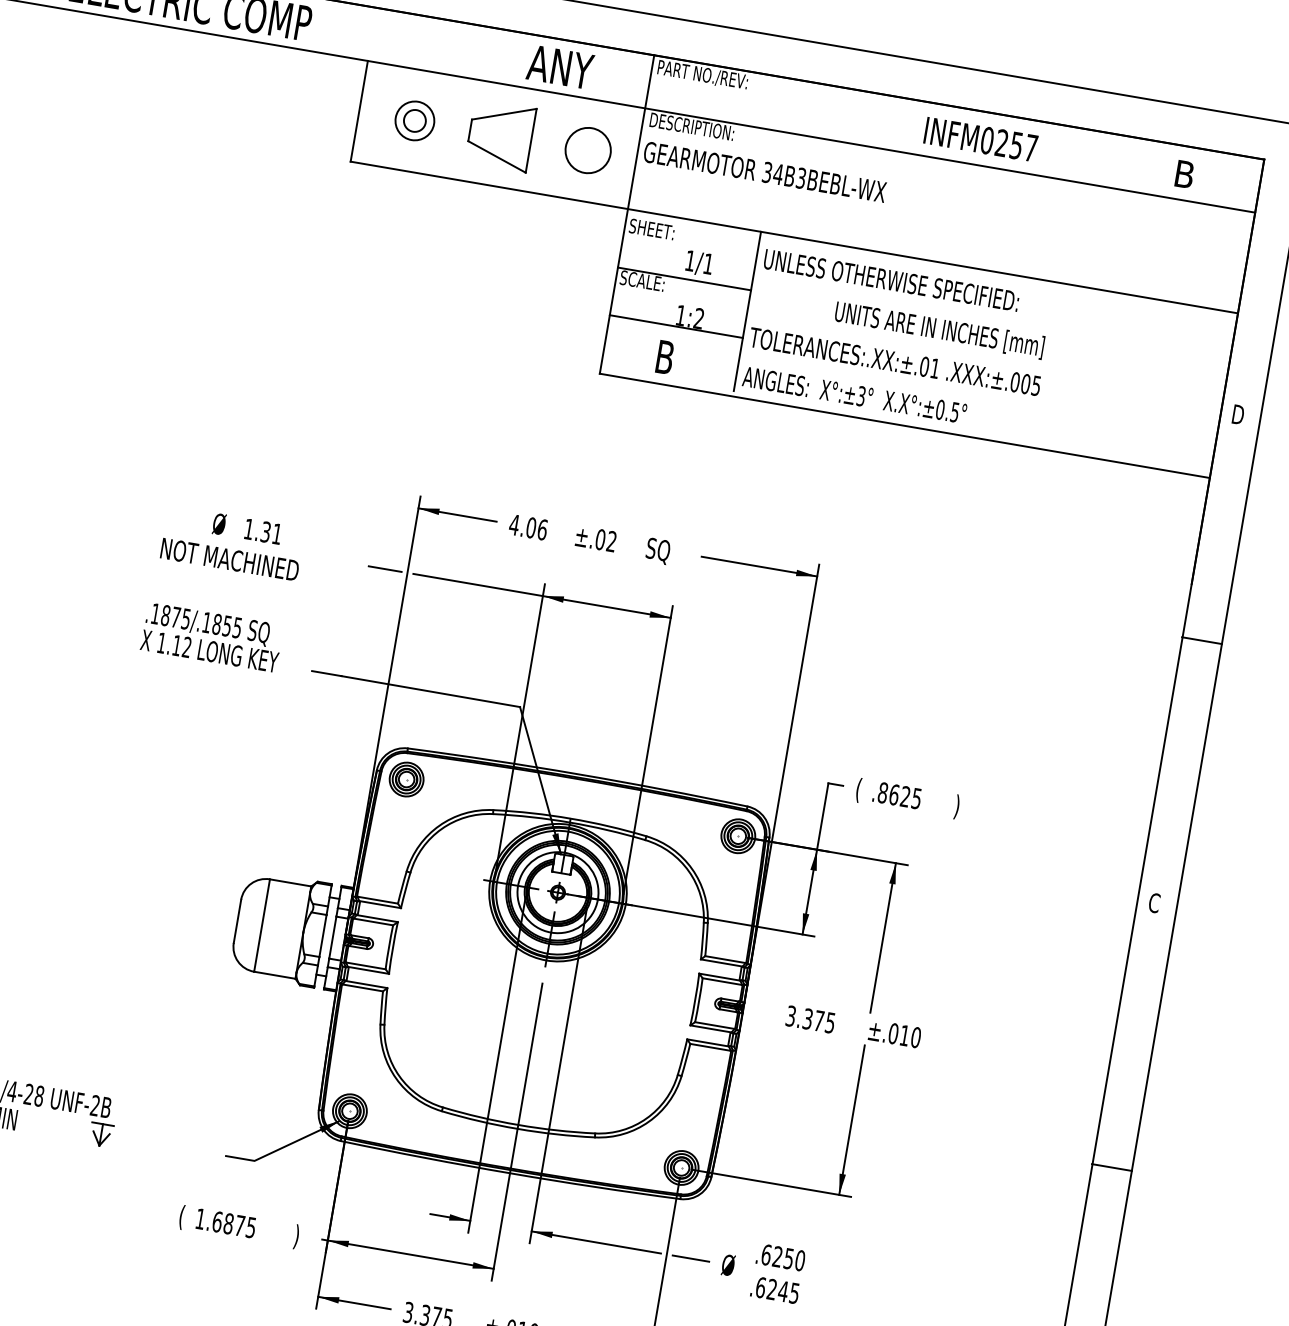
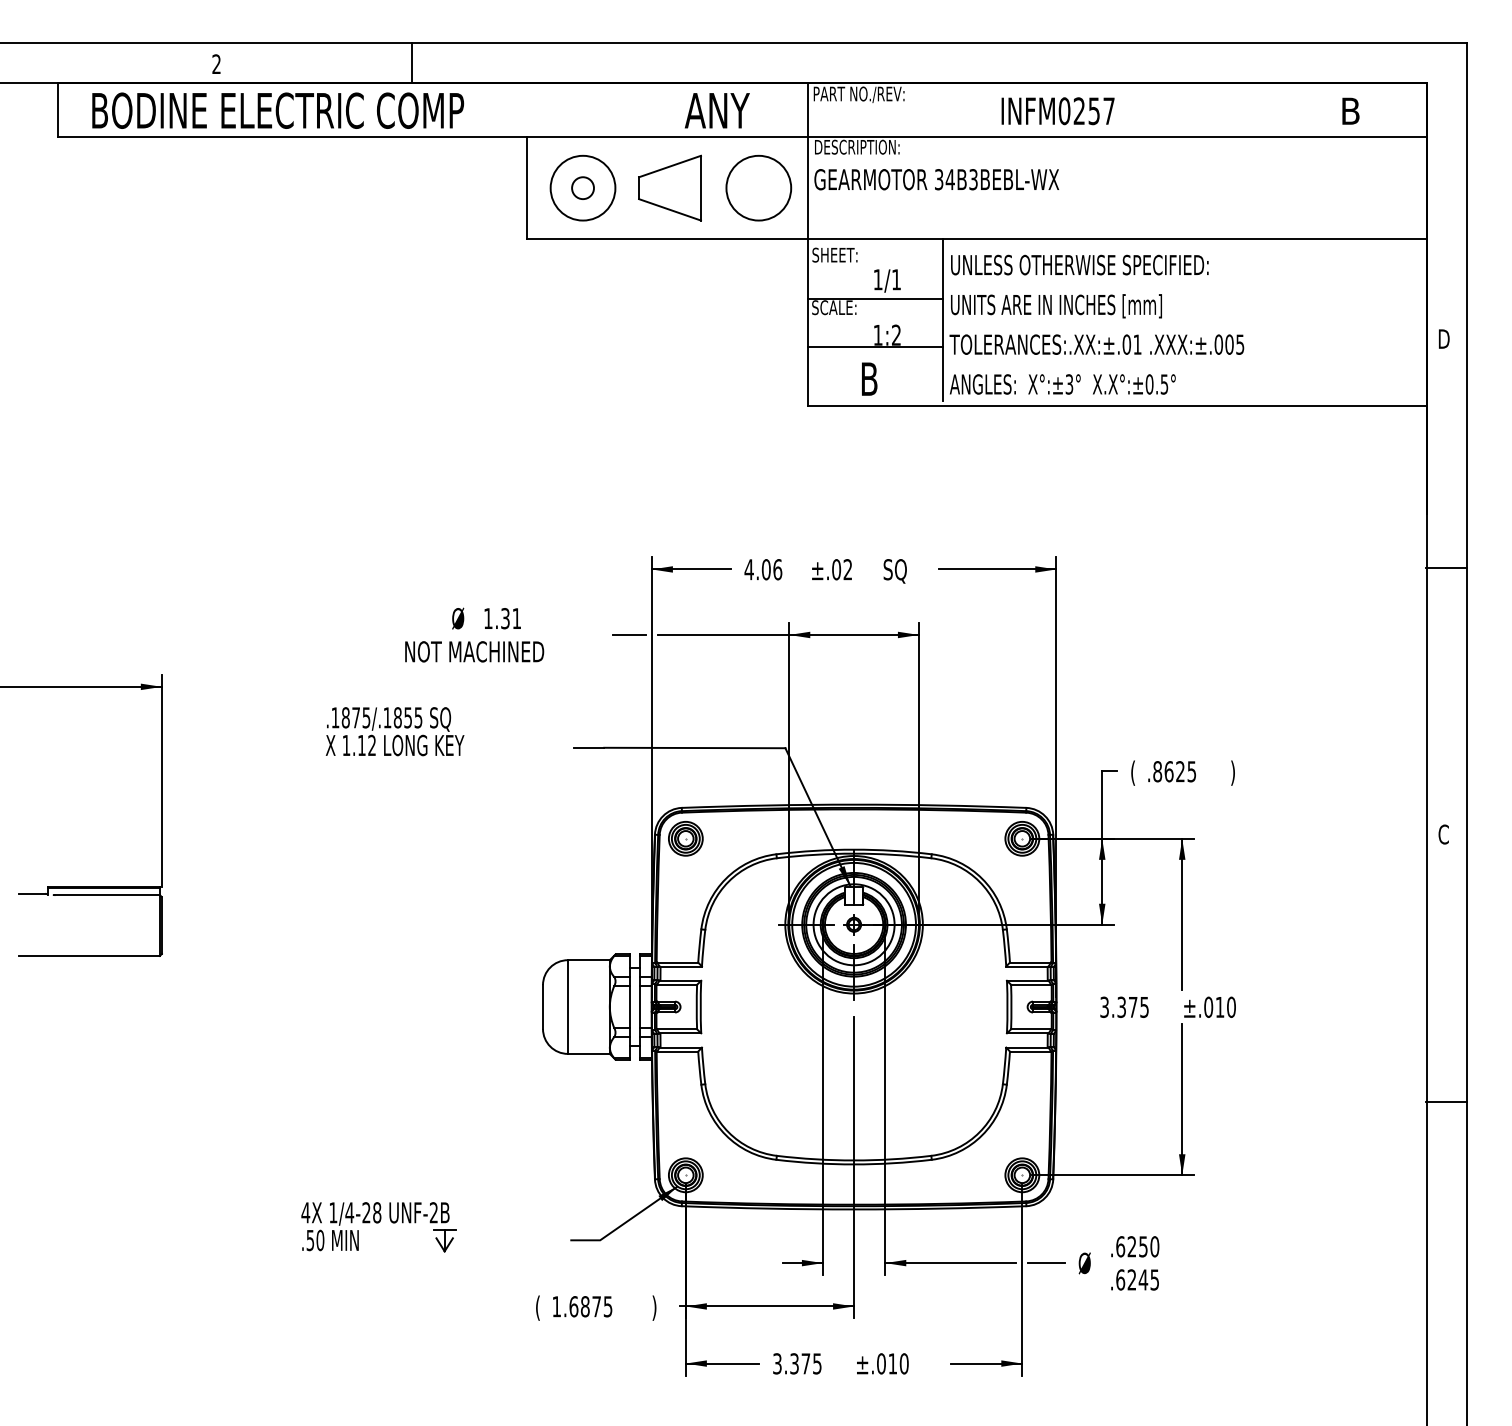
circle: (414, 120) -> (582, 187), size x1.67
text: (980, 139) -> (1057, 111), moved
circle: (587, 149) -> (758, 187), size x1.43
text: (939, 330) -> (1056, 306), moved
text: (211, 637) -> (394, 731), moved

